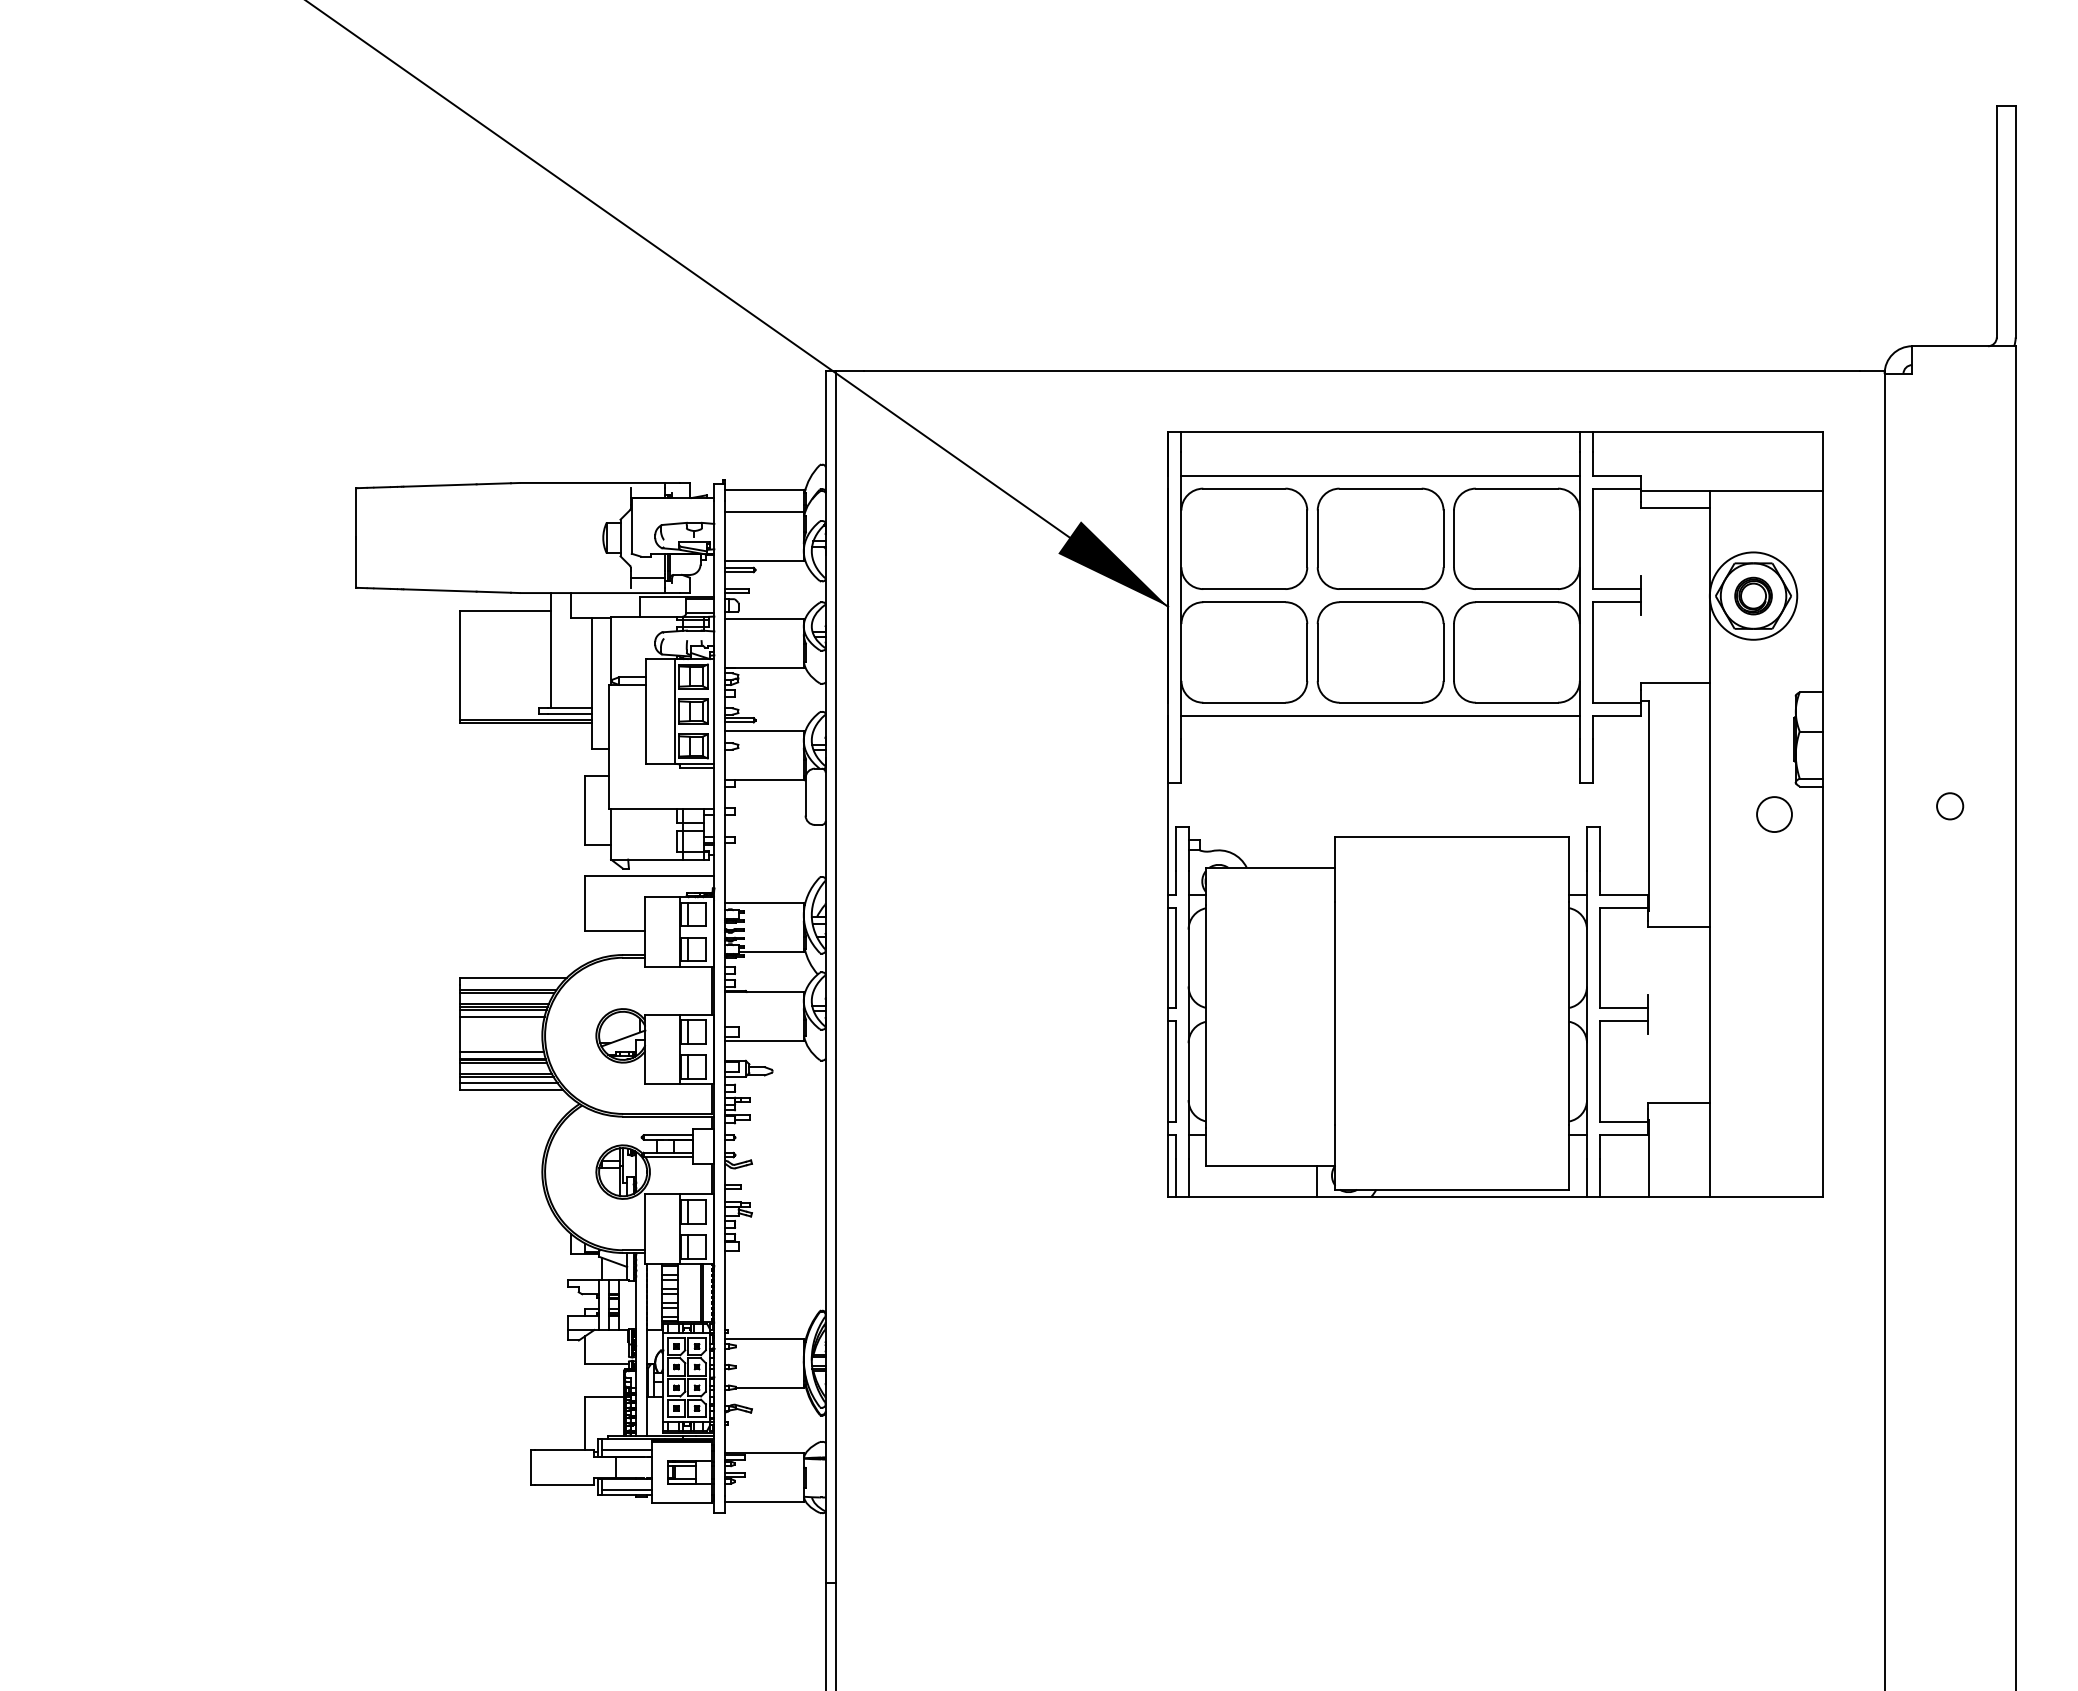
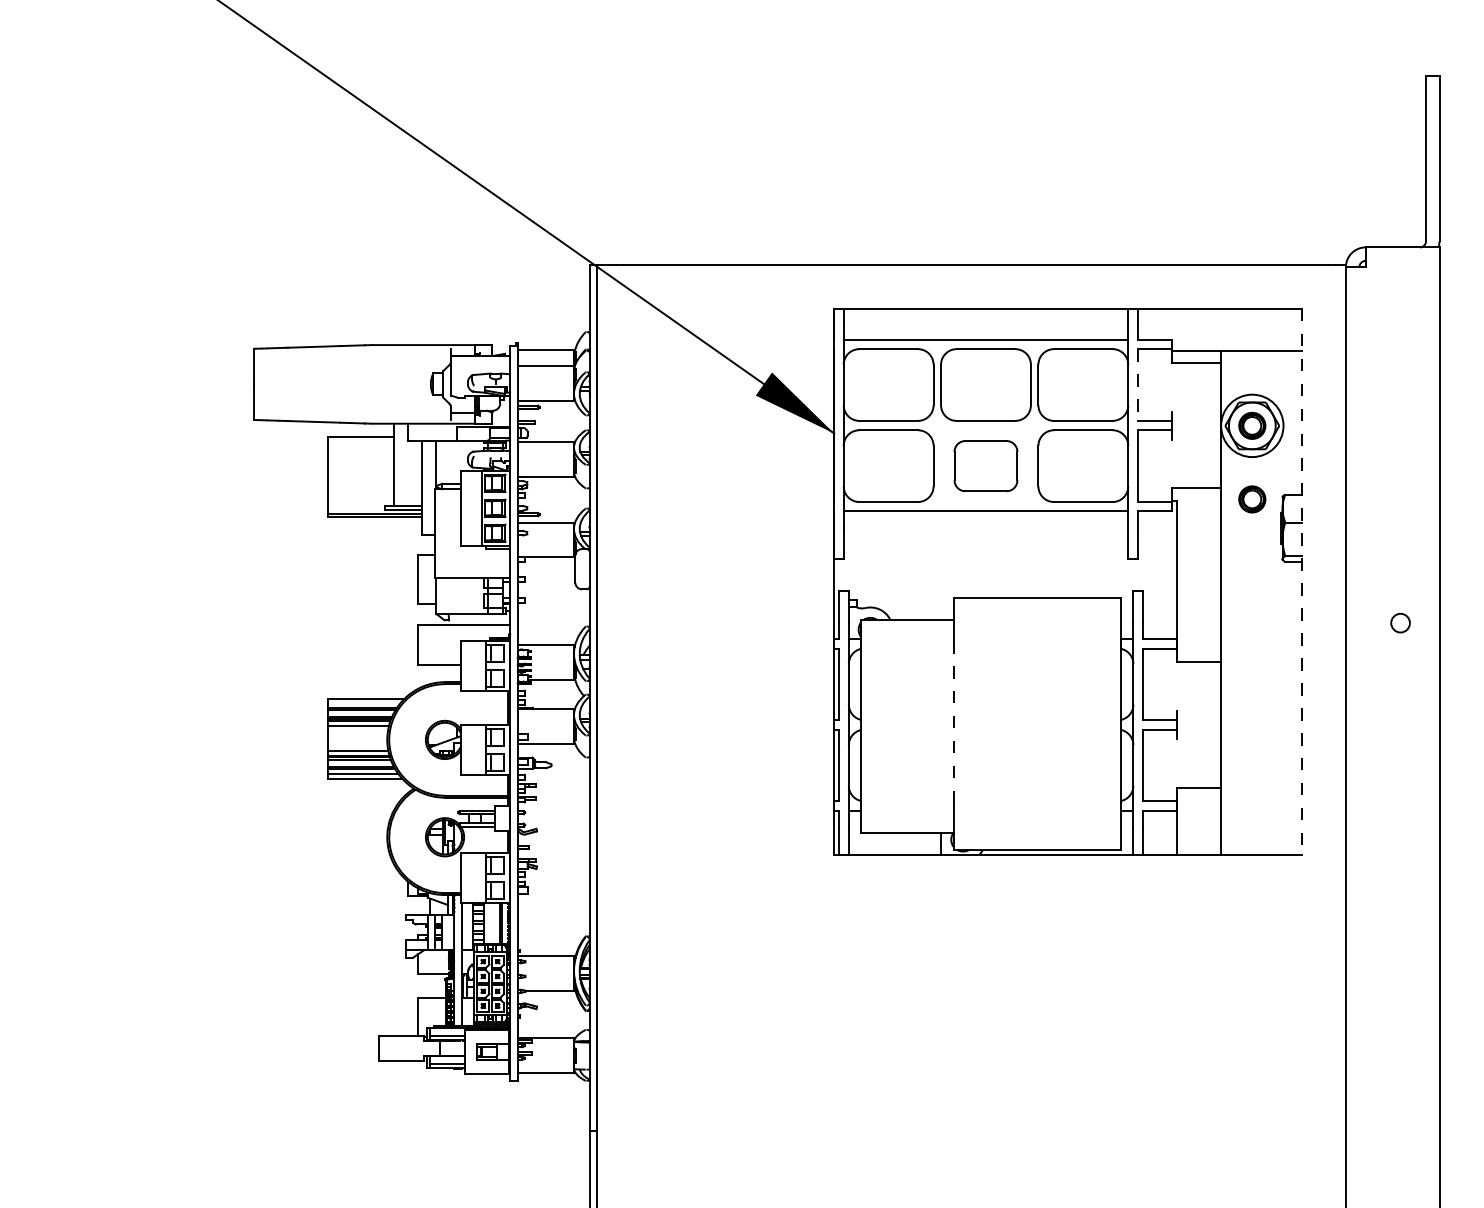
line: (1592, 539) -> (1137, 385), solid -> dashed
part: (1380, 652) -> (985, 466), size x0.7
part: (1753, 698) -> (1252, 499), added
circle: (1950, 806) -> (1400, 623), moved
circle: (1774, 814) -> (1267, 581), removed
line: (1823, 814) -> (1302, 581), solid -> dashed
line: (1335, 1012) -> (953, 723), solid -> dashed

